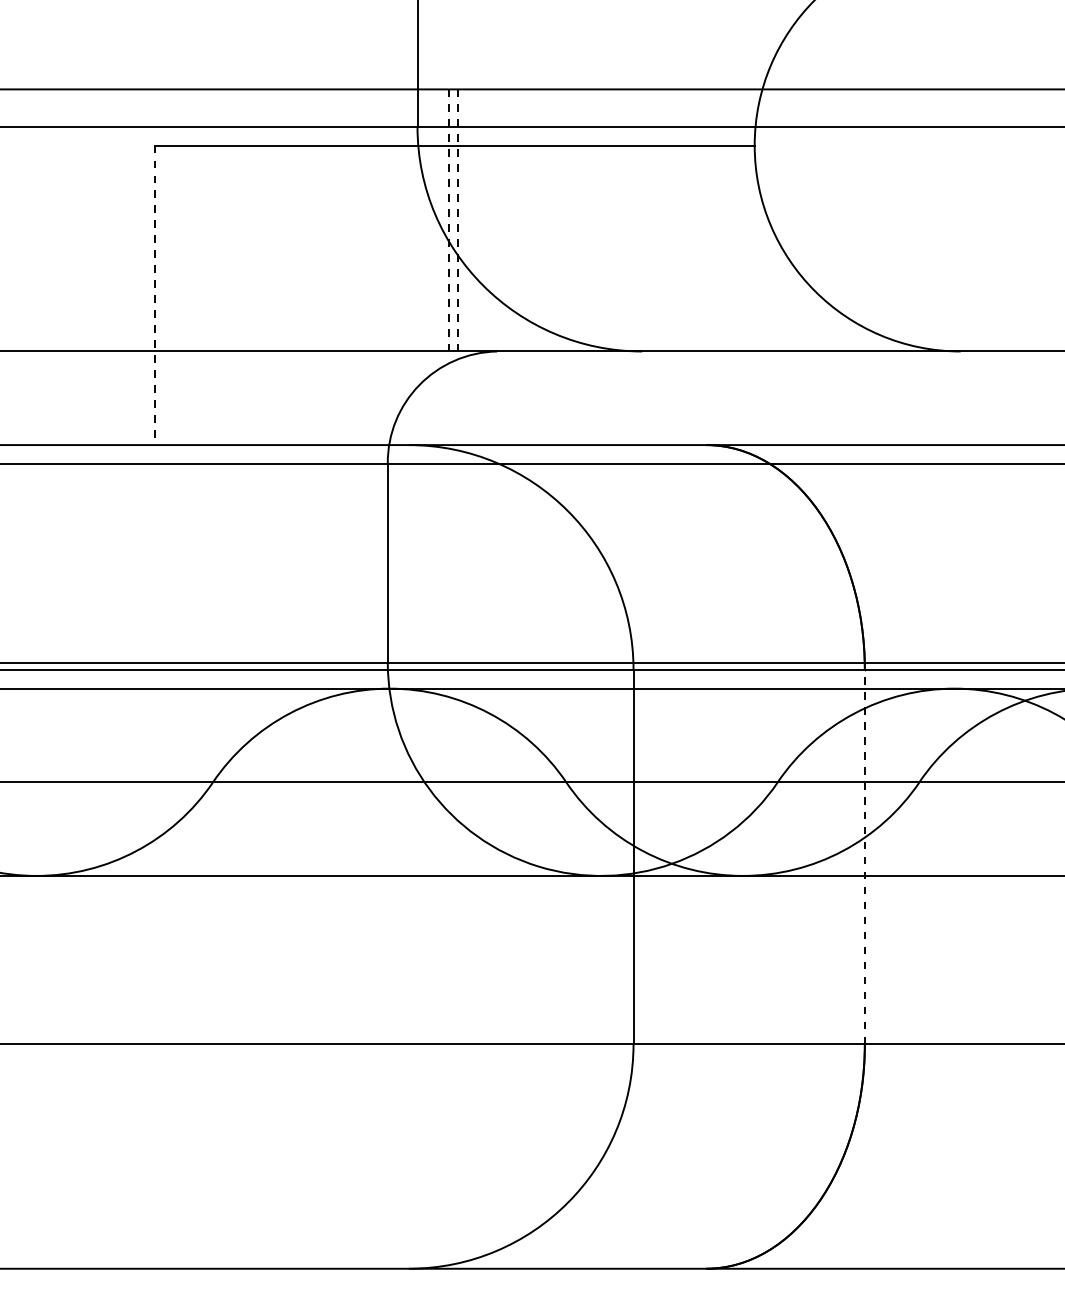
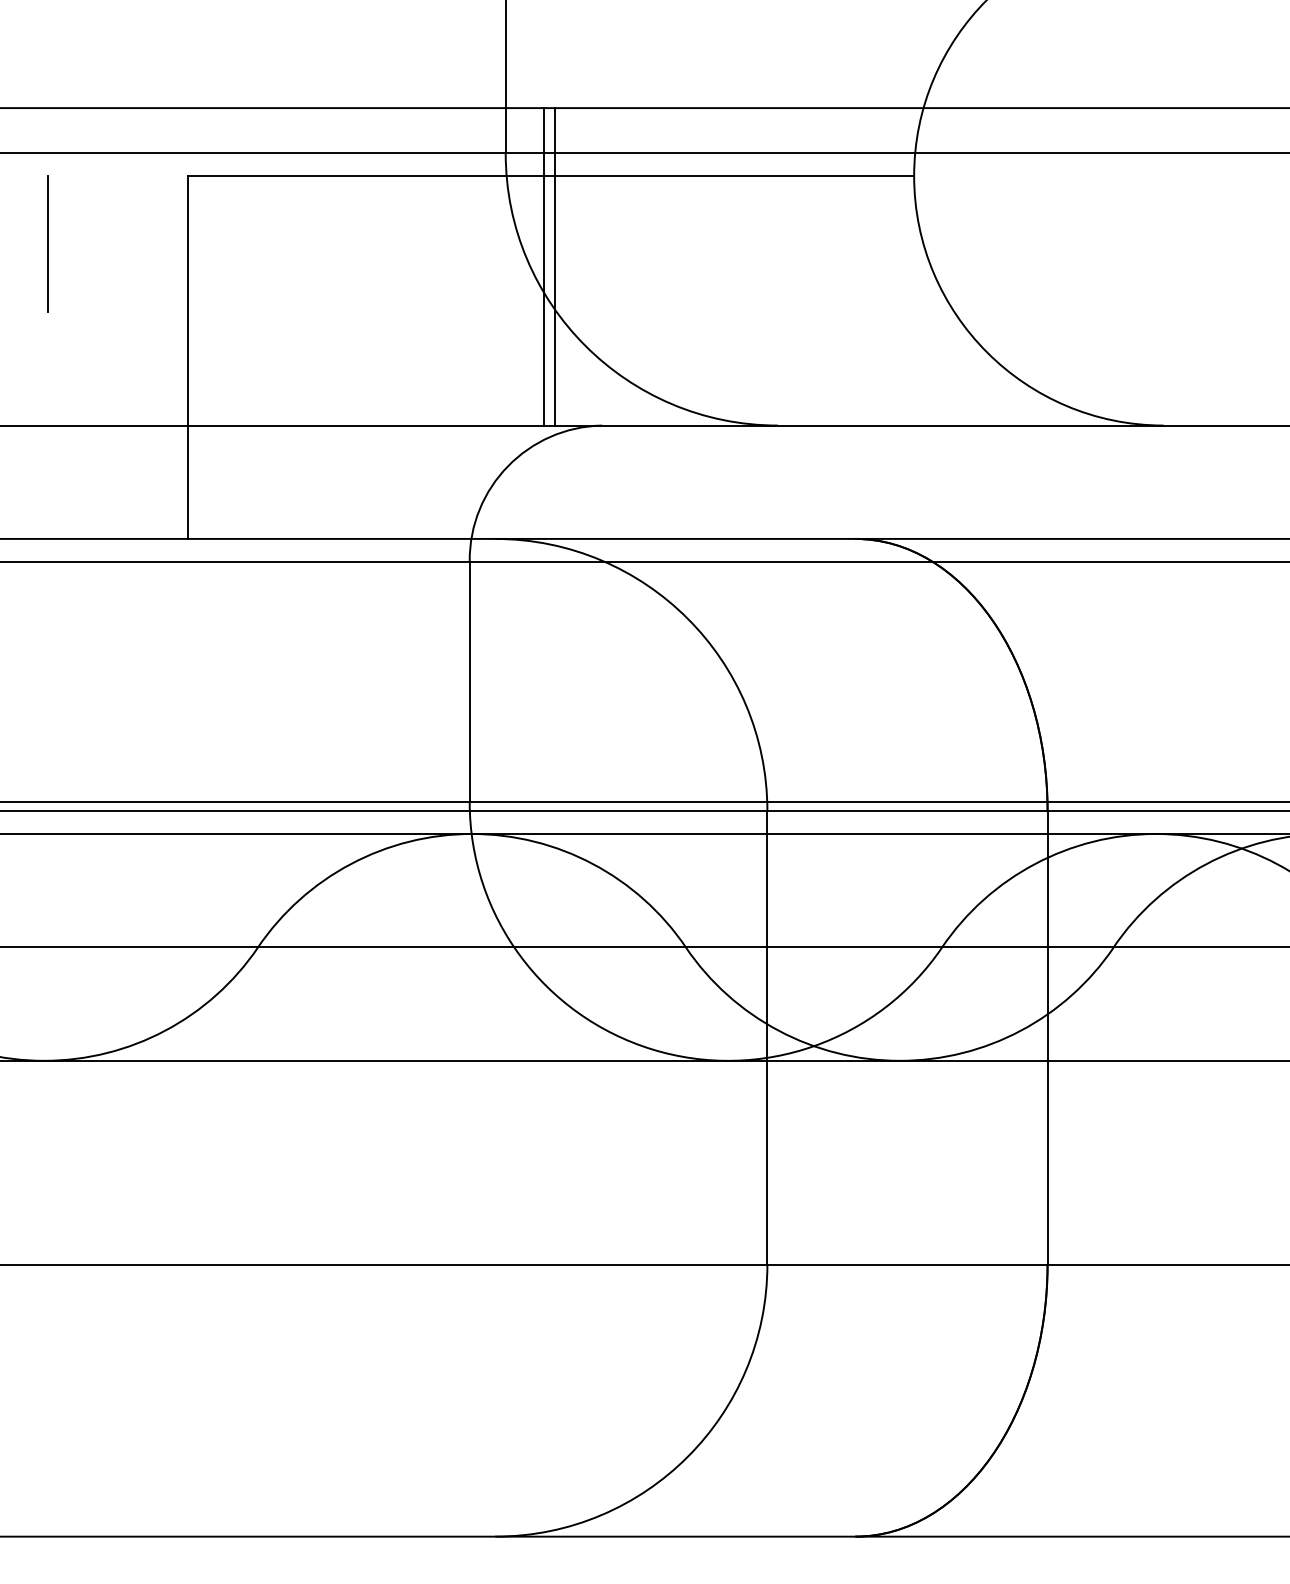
line: (39, 201) -> (47, 243), added
line: (449, 219) -> (544, 265), dashed -> solid
line: (457, 220) -> (554, 266), dashed -> solid
line: (155, 295) -> (188, 357), dashed -> solid
line: (864, 856) -> (1047, 1037), dashed -> solid

